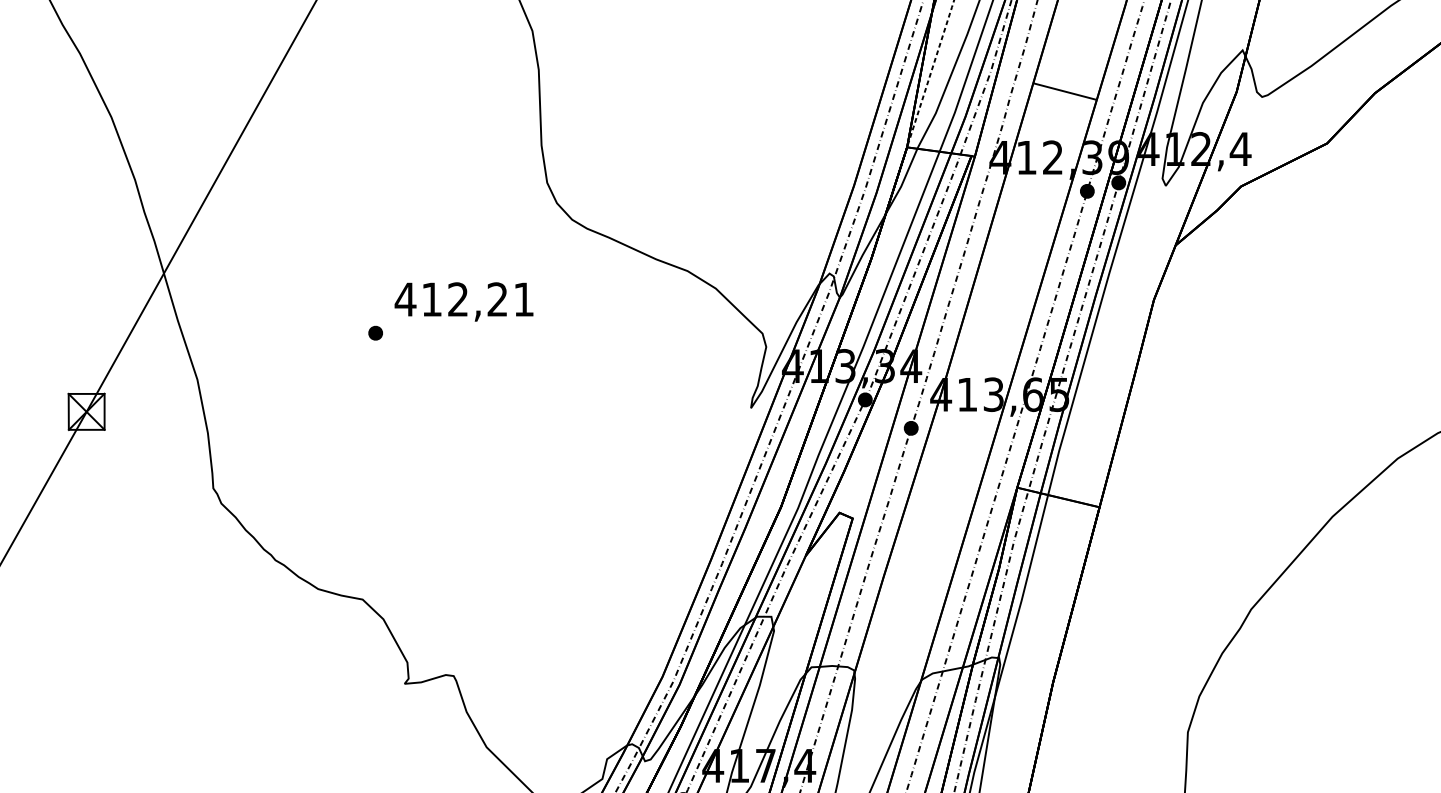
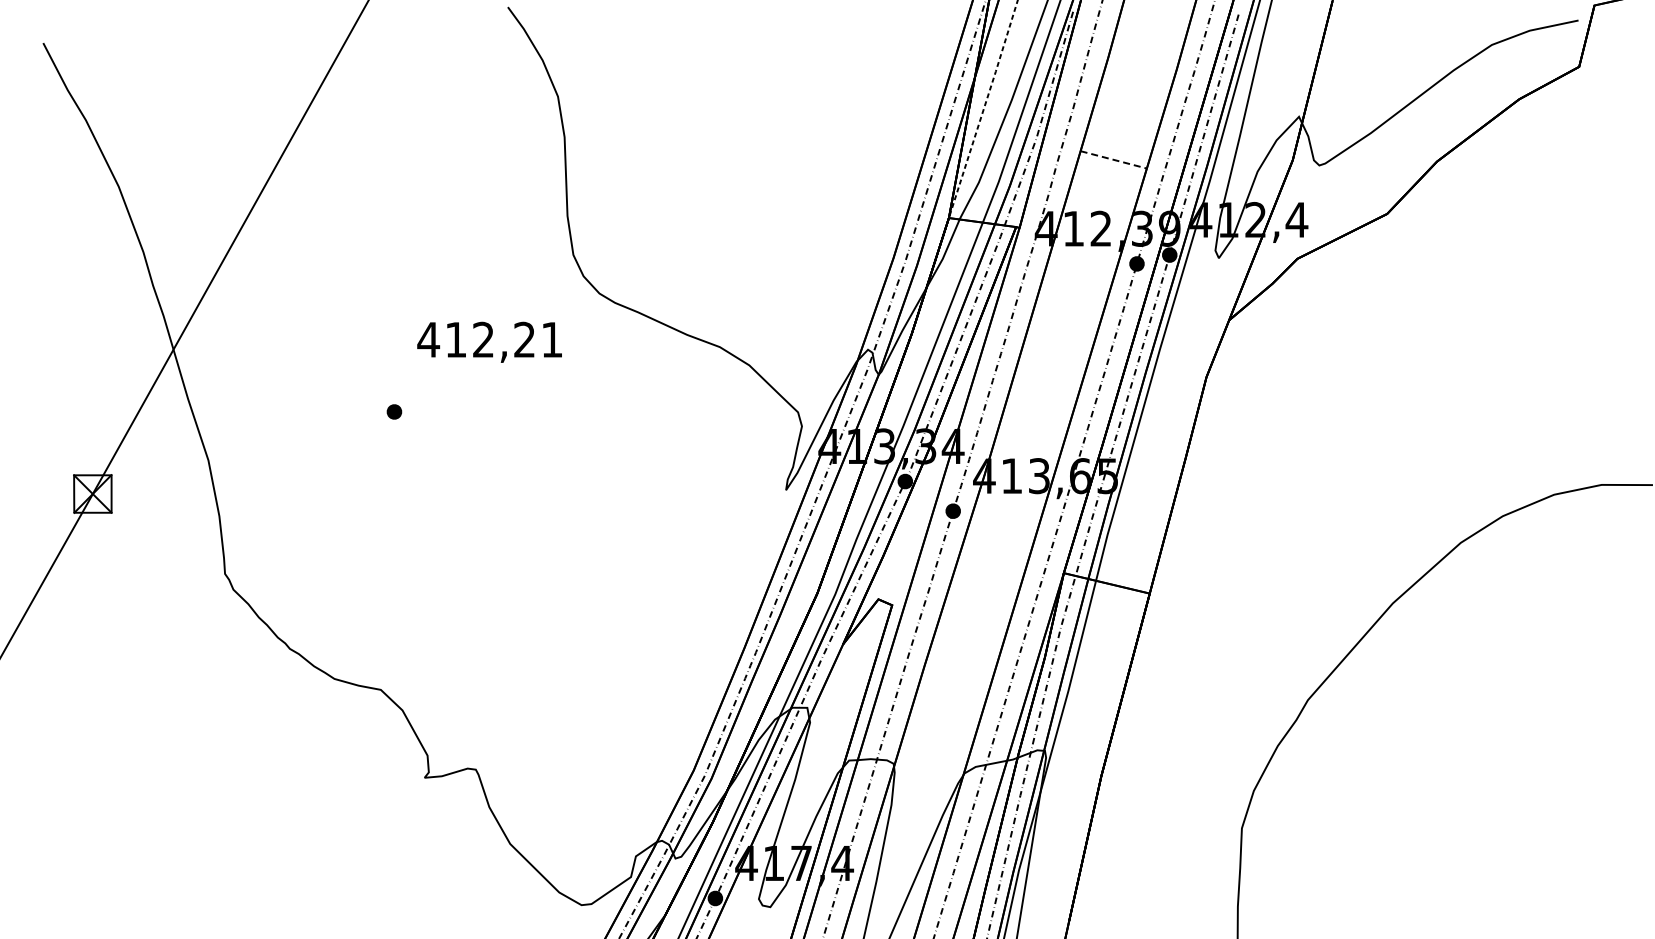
line: (1065, 91) -> (1114, 159), solid -> dashed
text: (463, 301) -> (489, 341), moved

